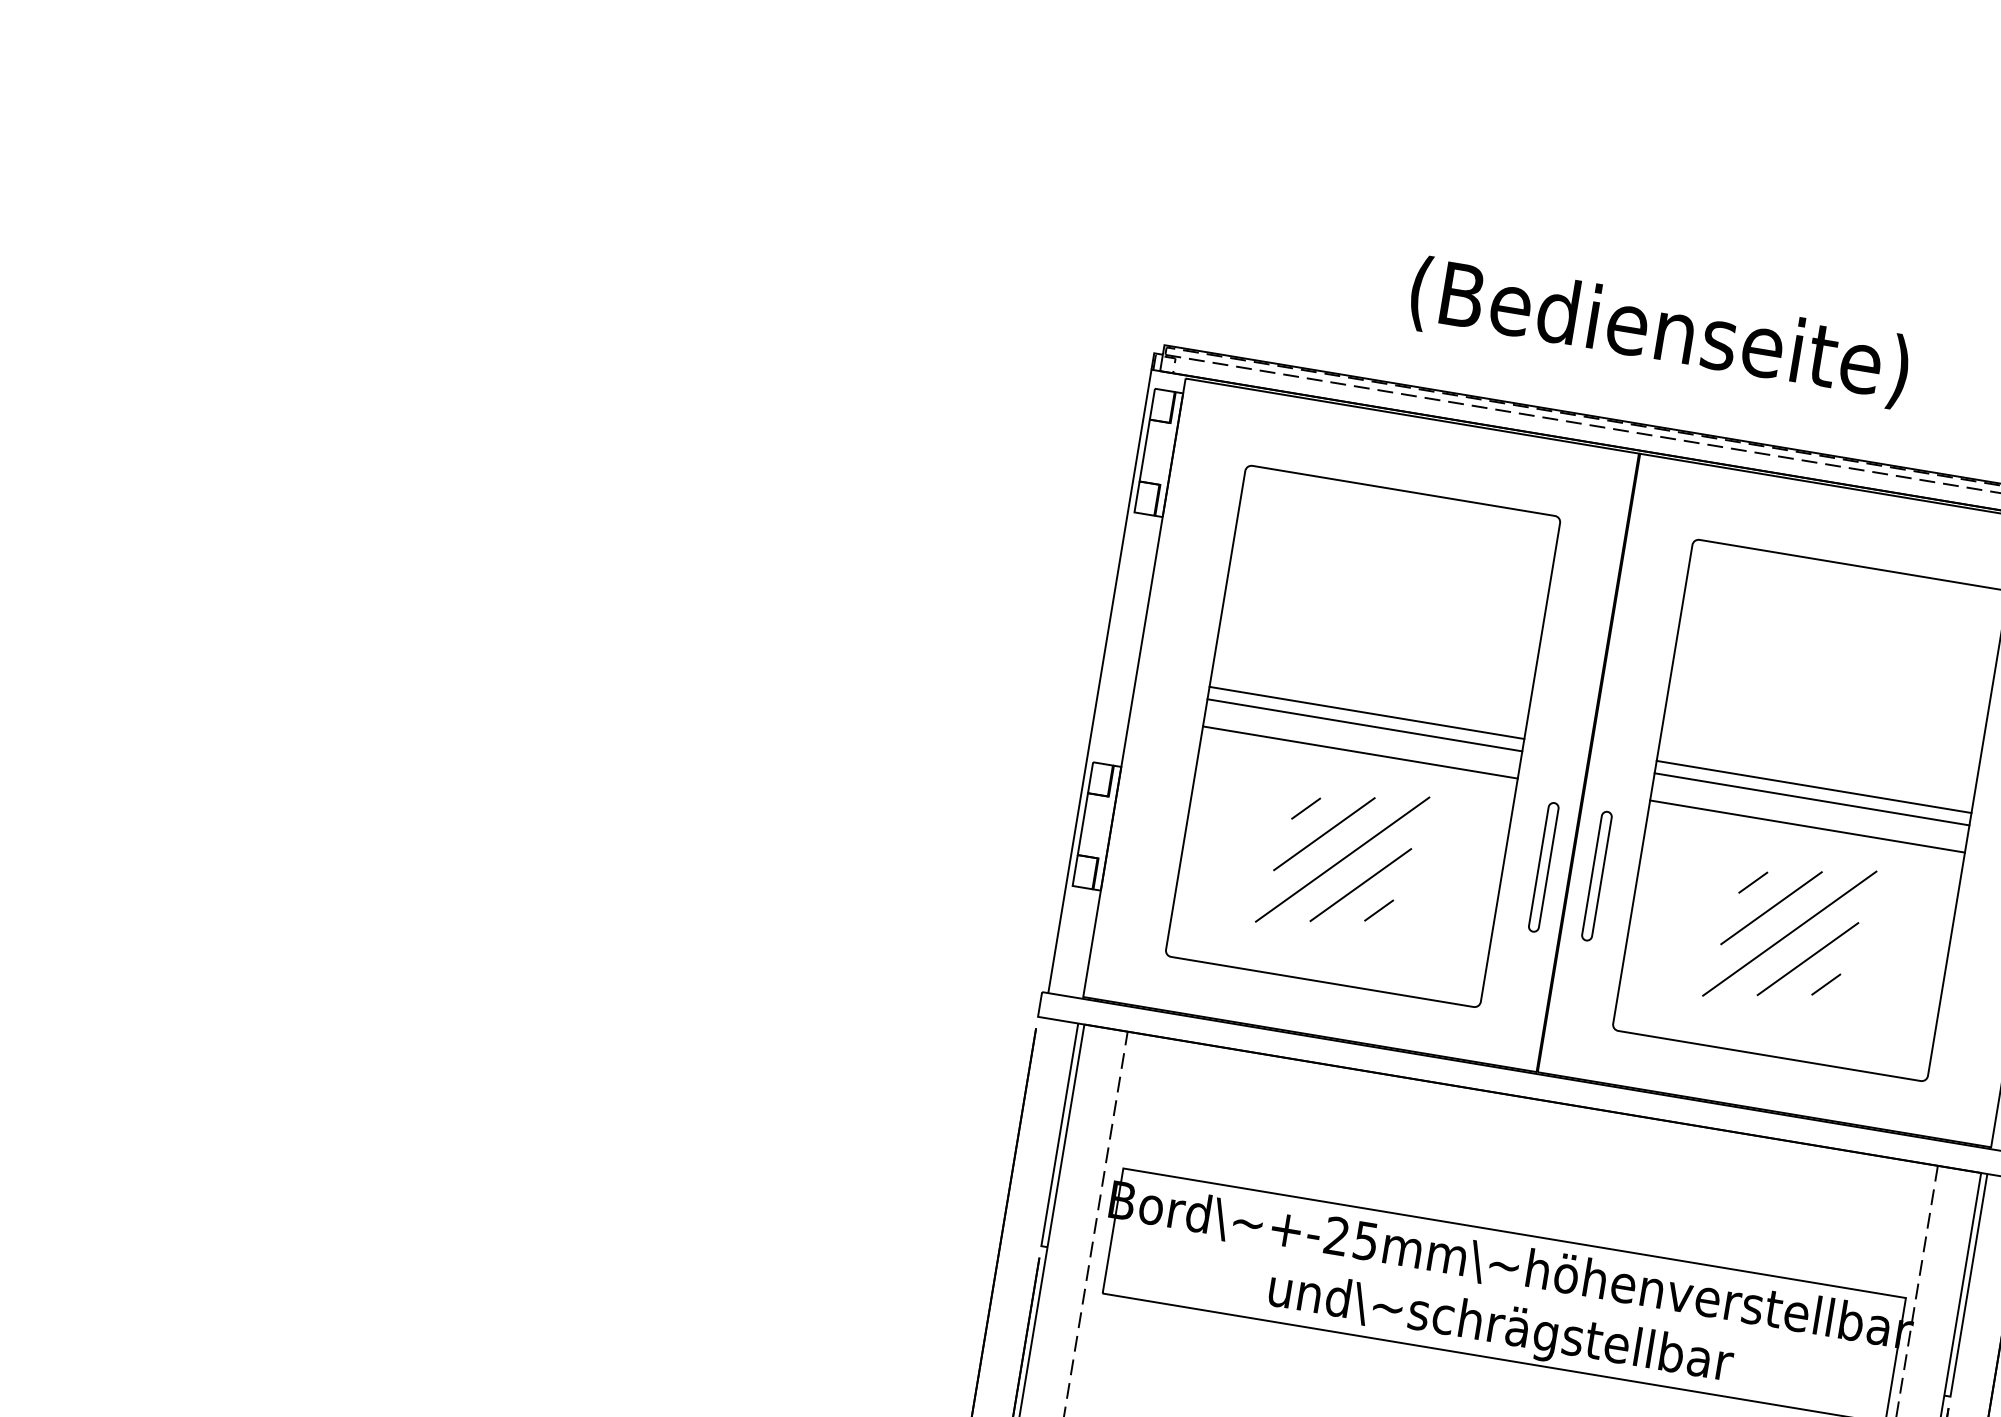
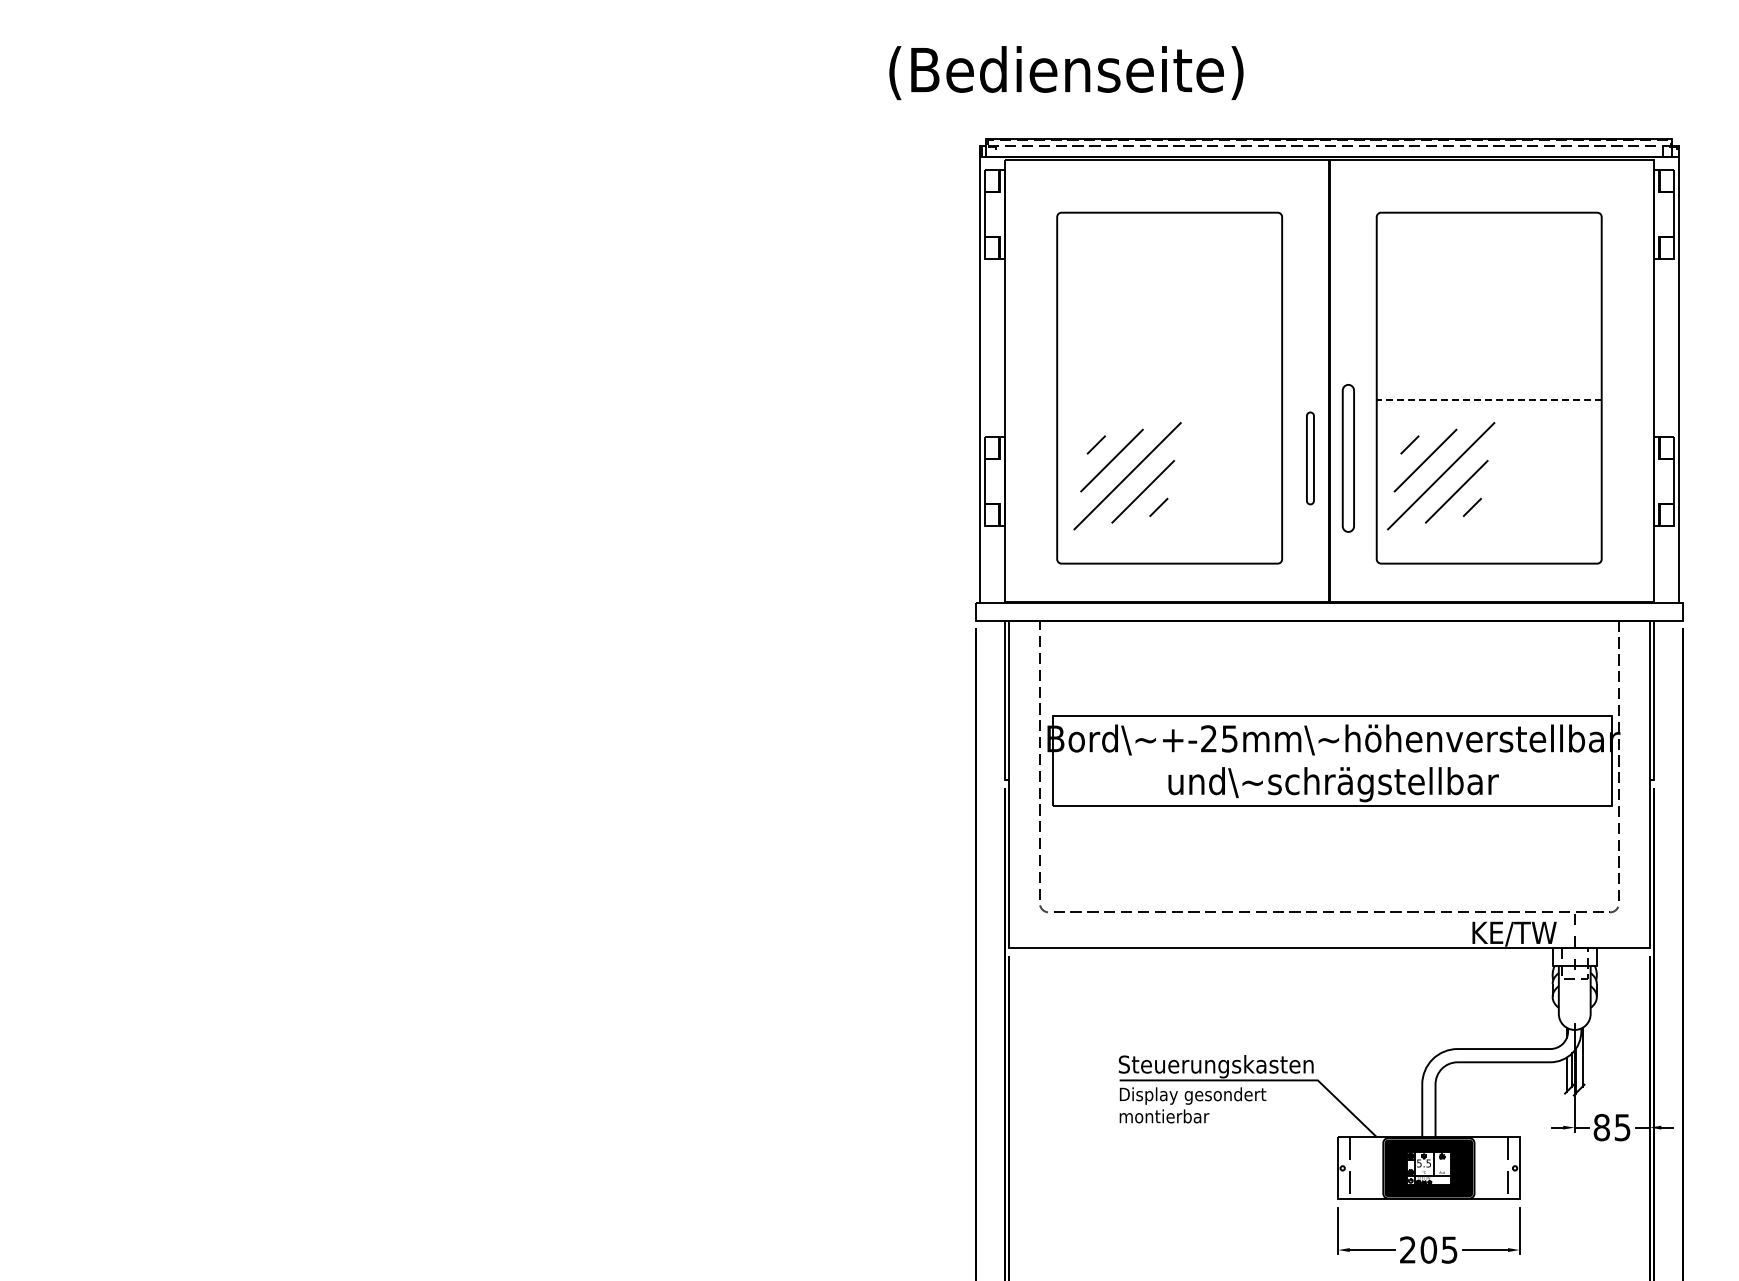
text: (1659, 331) -> (1066, 72), moved
line: (1366, 713) -> (1169, 371), removed
line: (1364, 725) -> (1169, 380), removed
line: (1360, 752) -> (1169, 399), removed
line: (1813, 786) -> (1488, 371), removed
line: (1810, 799) -> (1488, 380), removed
line: (1806, 826) -> (1488, 399), solid -> dashed
part: (1342, 859) -> (1127, 476), moved
part: (1597, 876) -> (1348, 458), size x1.6
part: (1790, 934) -> (1441, 476), moved

